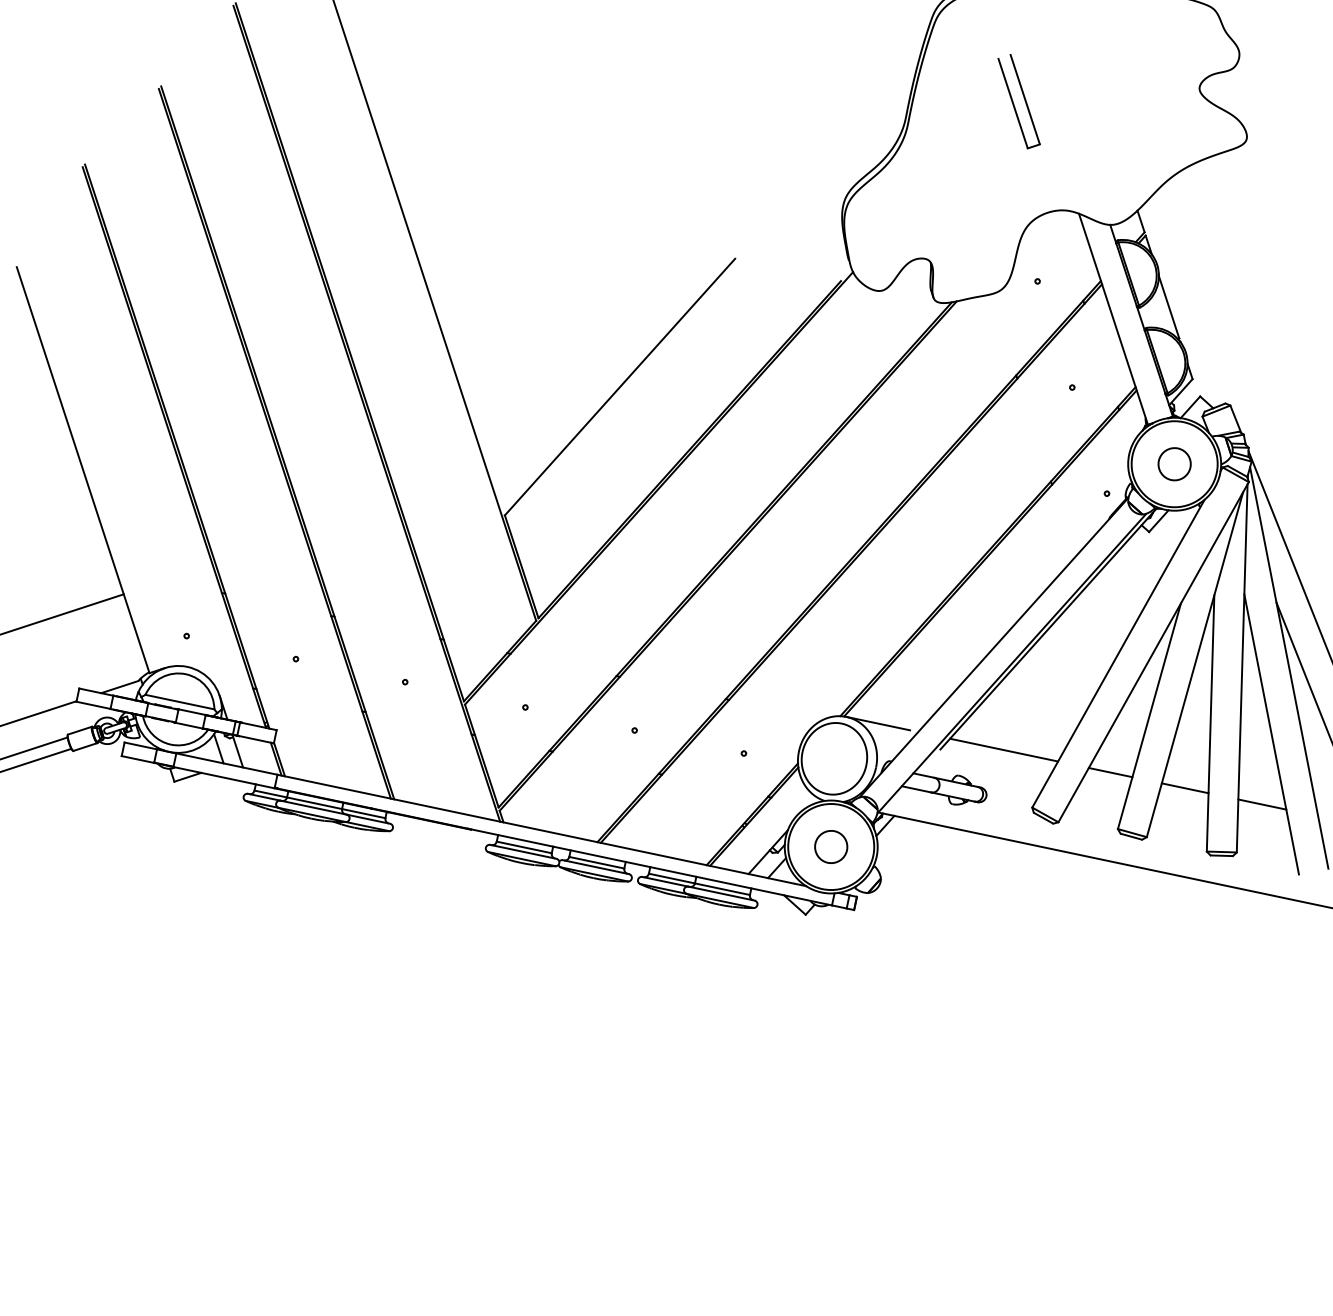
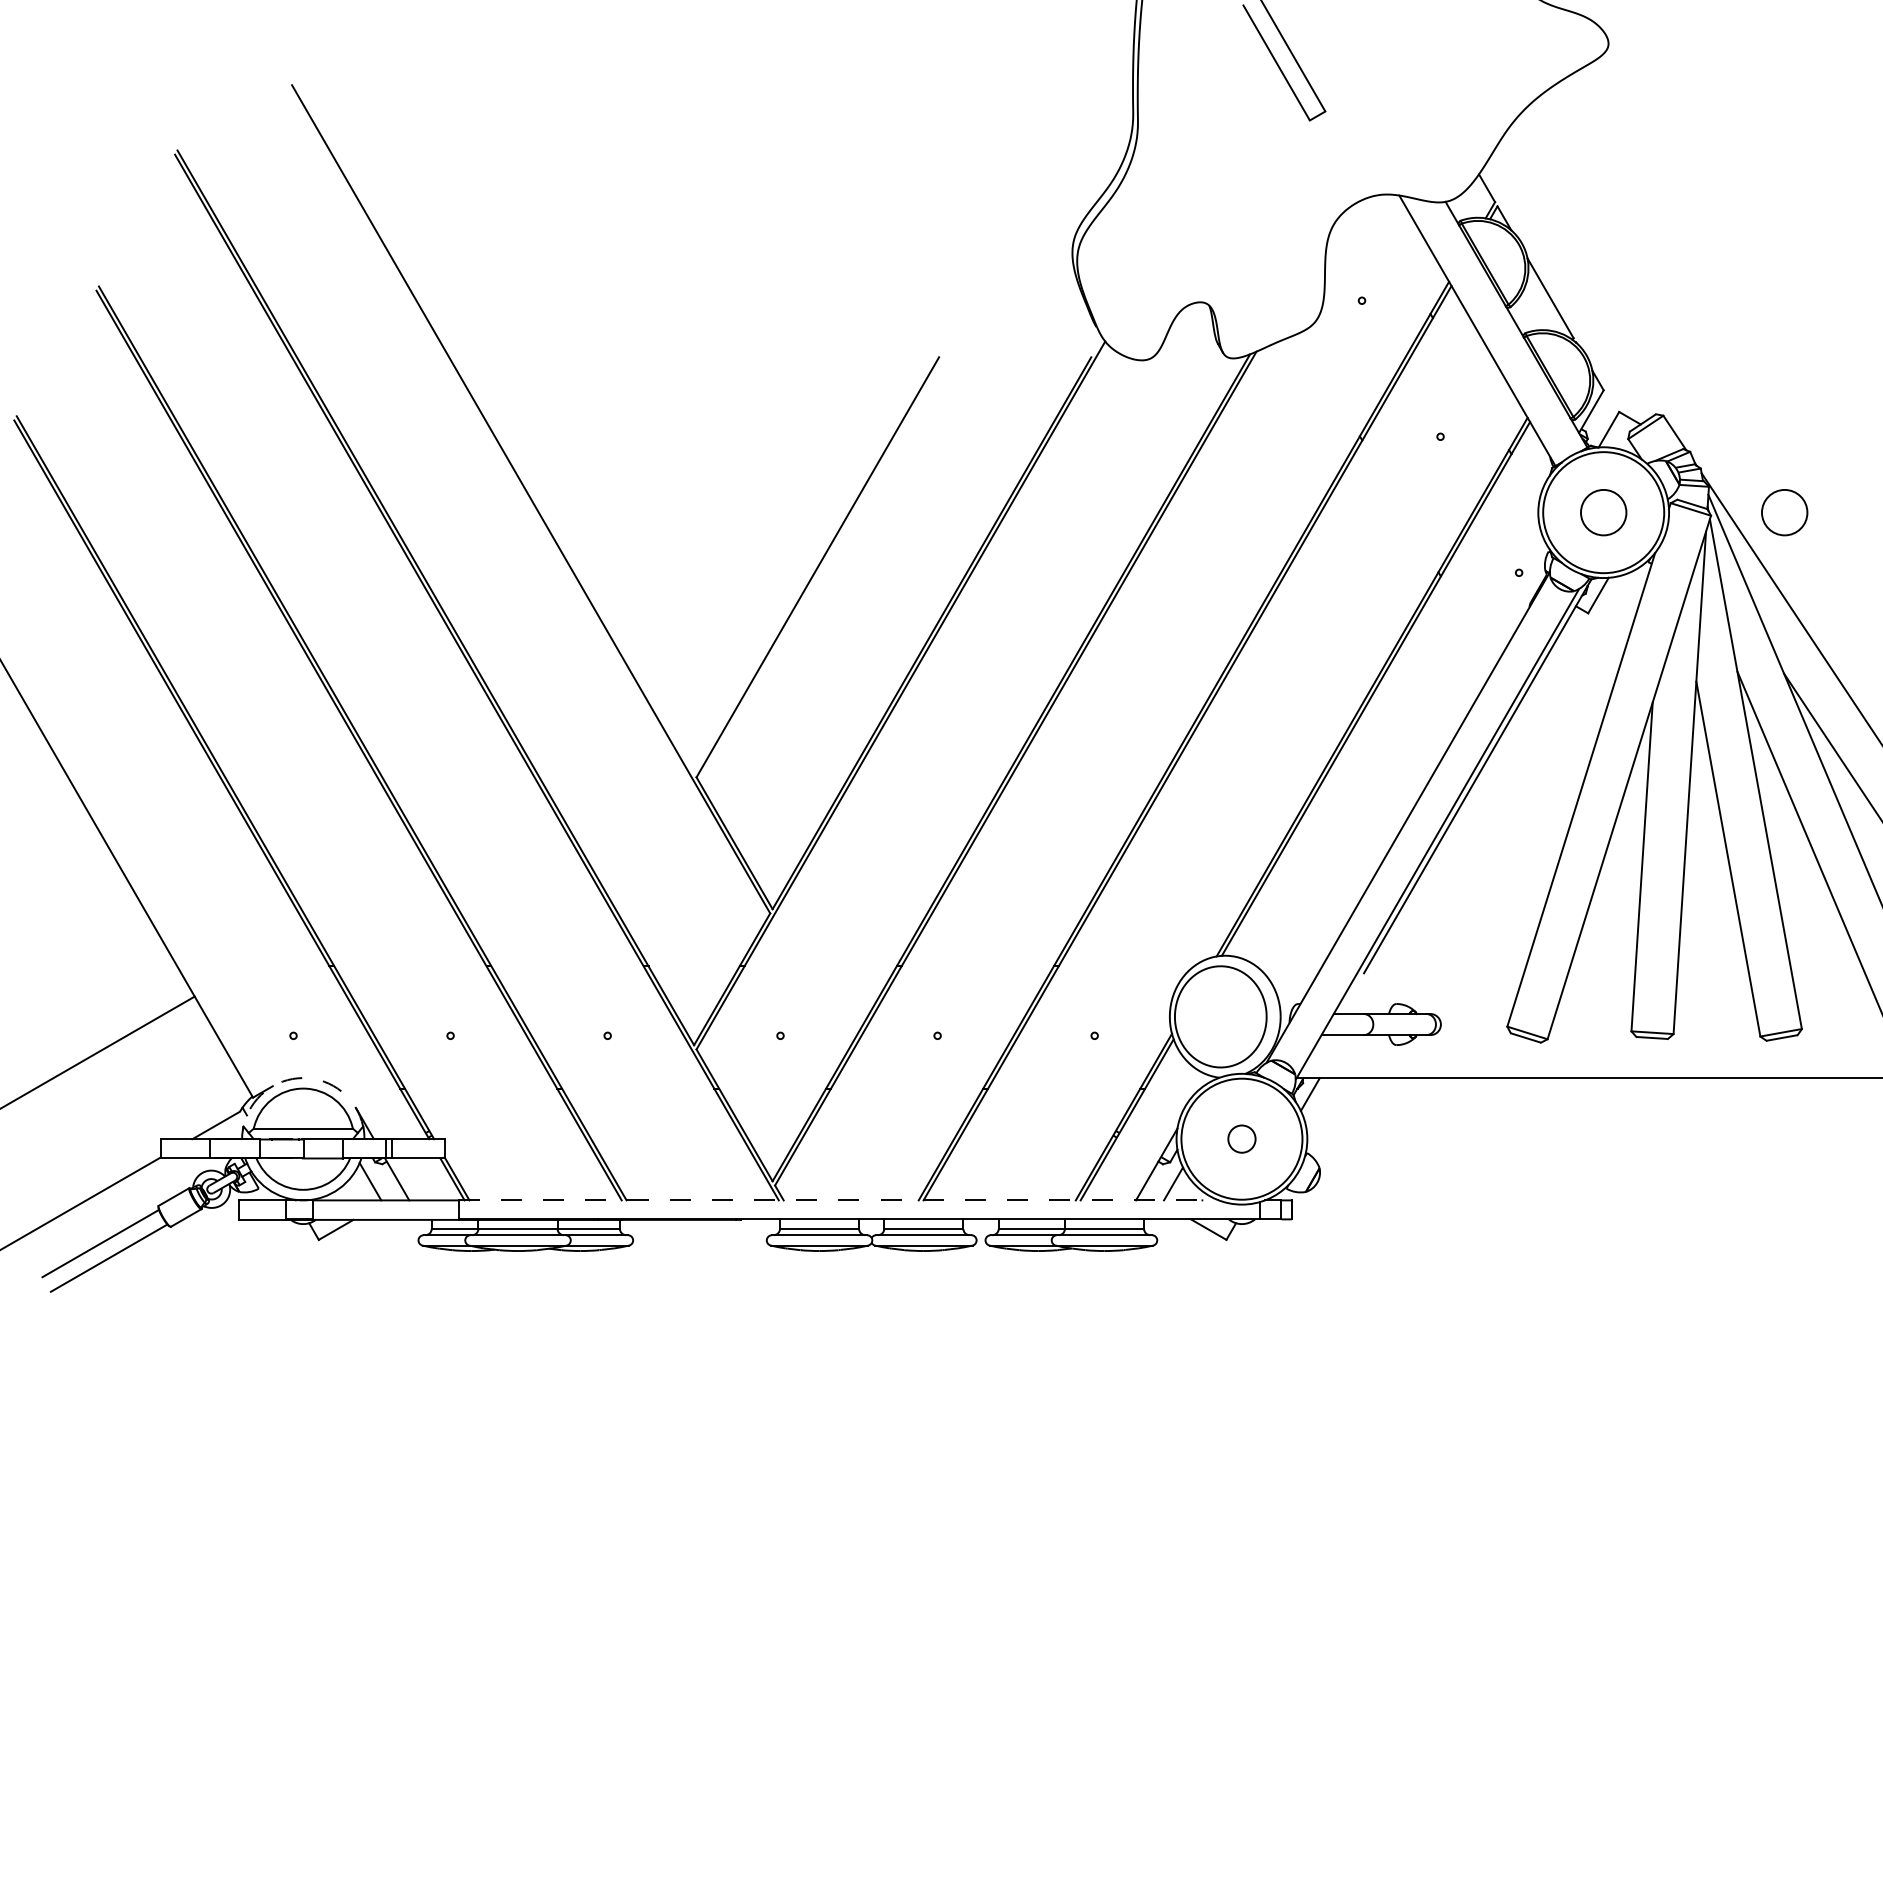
circle: (1300, 490) -> (1784, 512), added
arc: (187, 667) -> (303, 1078), solid -> dashed
line: (878, 723) -> (1270, 955), removed
line: (1003, 749) -> (1451, 955), removed
line: (1110, 772) -> (1604, 955), removed
line: (1184, 788) -> (1711, 955), removed
line: (1261, 804) -> (1822, 955), removed
line: (542, 830) -> (839, 1200), solid -> dashed
circle: (831, 846) -> (1241, 1138), size x0.6

